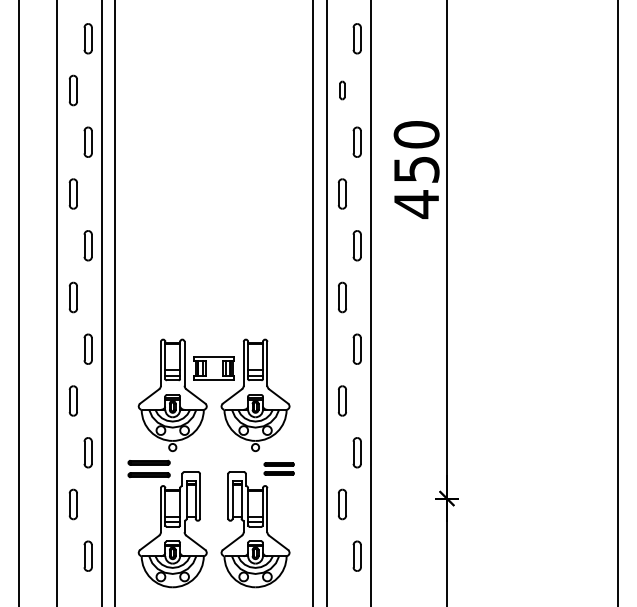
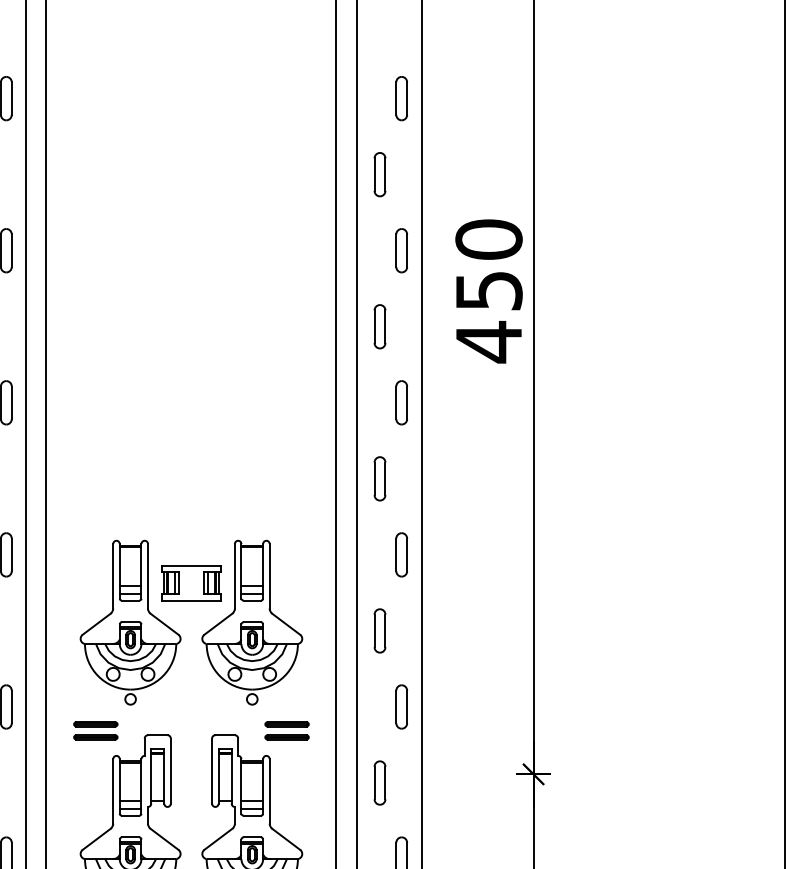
part: (342, 90) -> (380, 174), size x1.67
part: (148, 468) -> (94, 730), size x0.71

